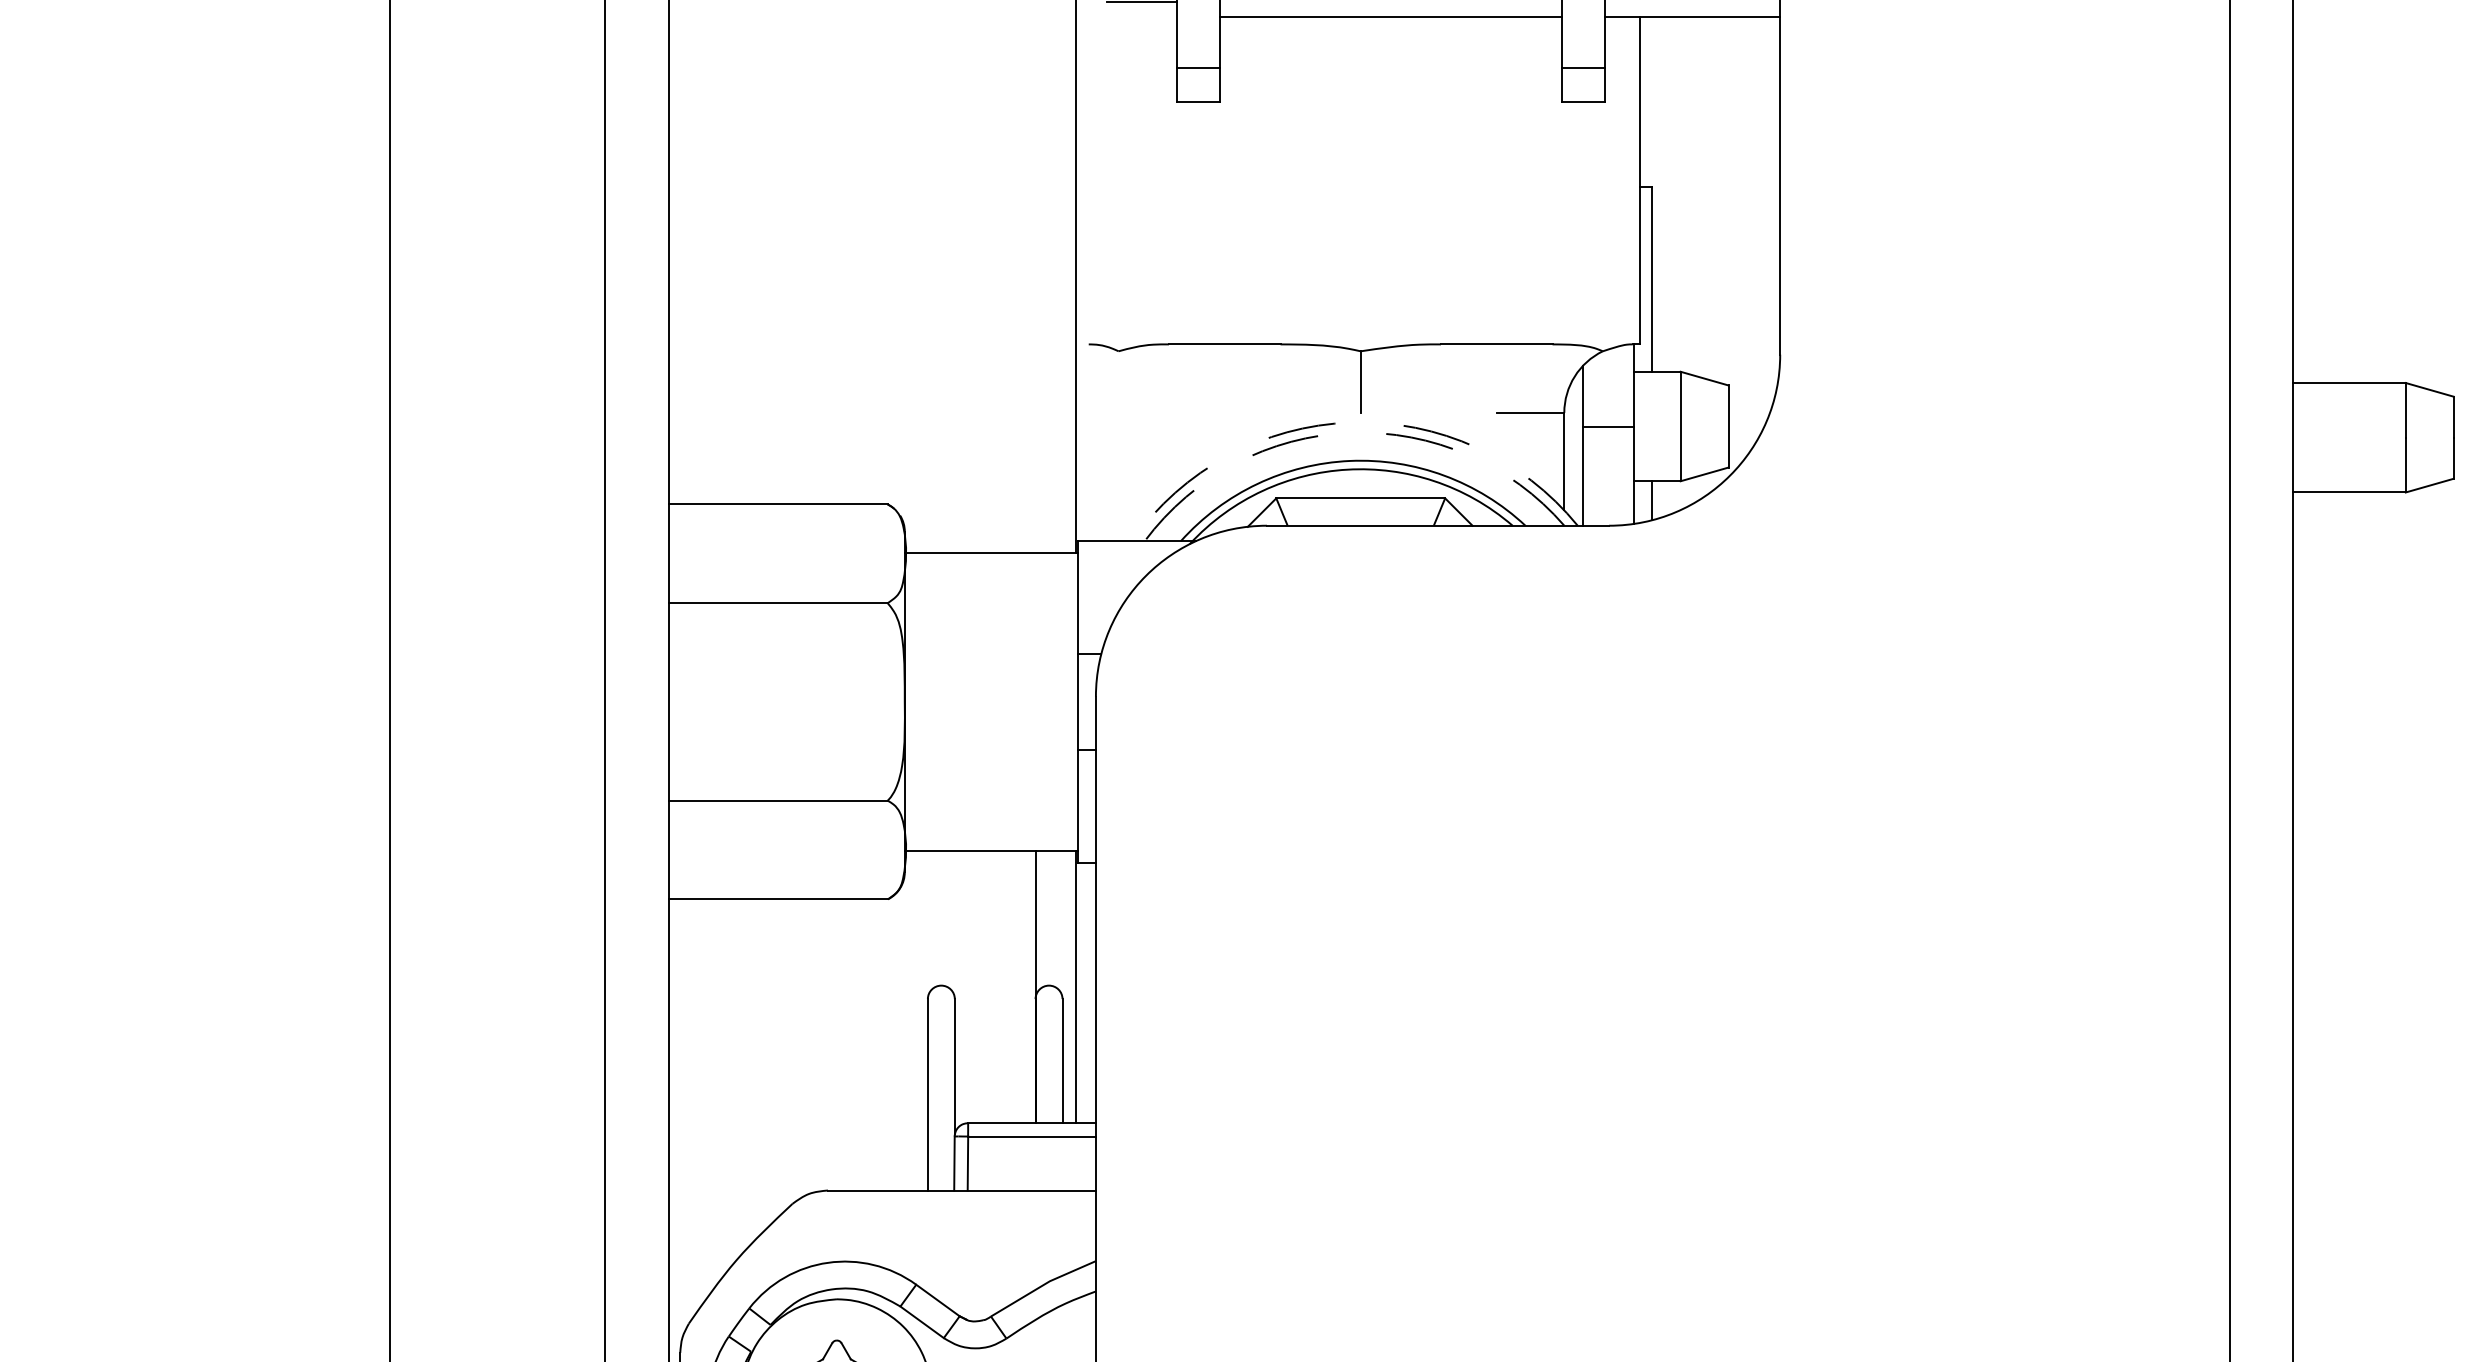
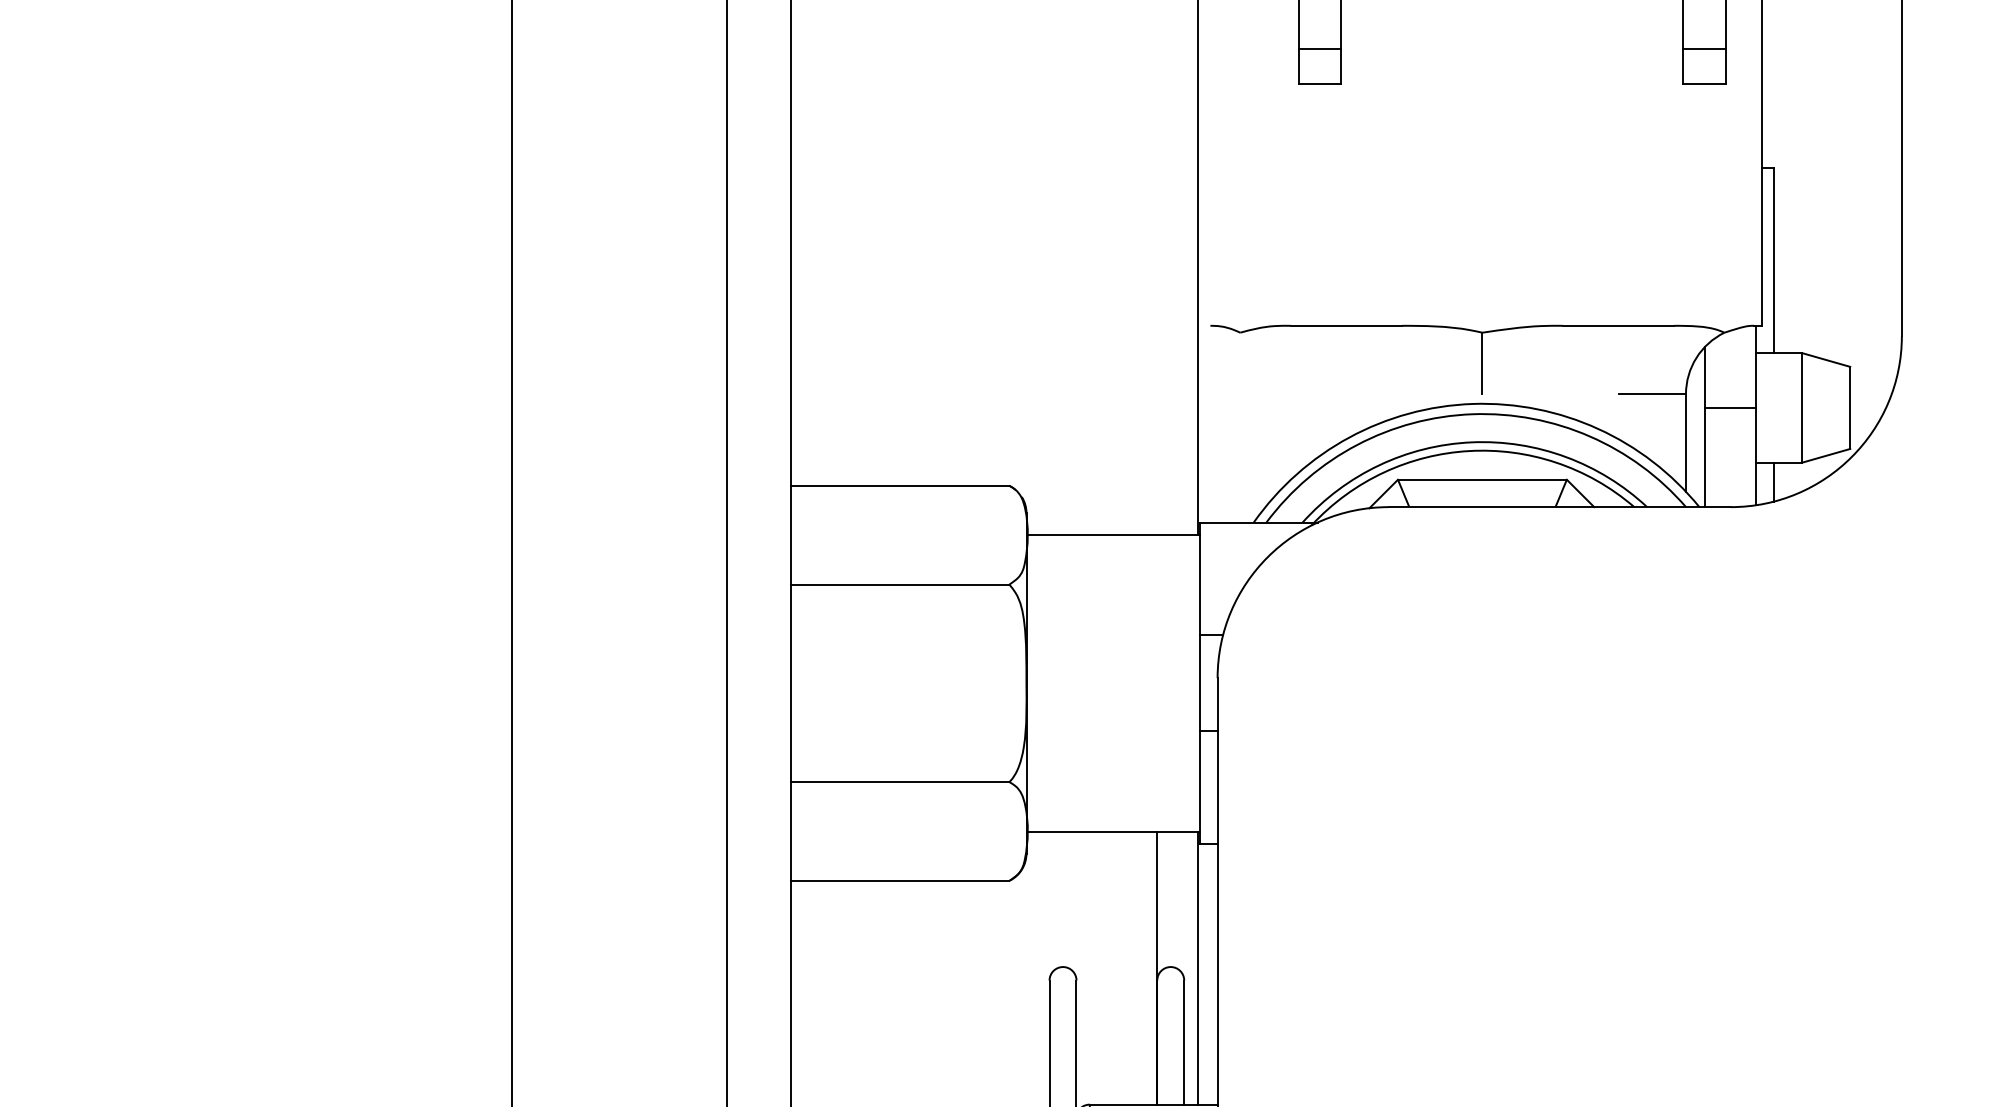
arc: (1351, 422) -> (1473, 403), dashed -> solid
arc: (1350, 432) -> (1472, 413), dashed -> solid

